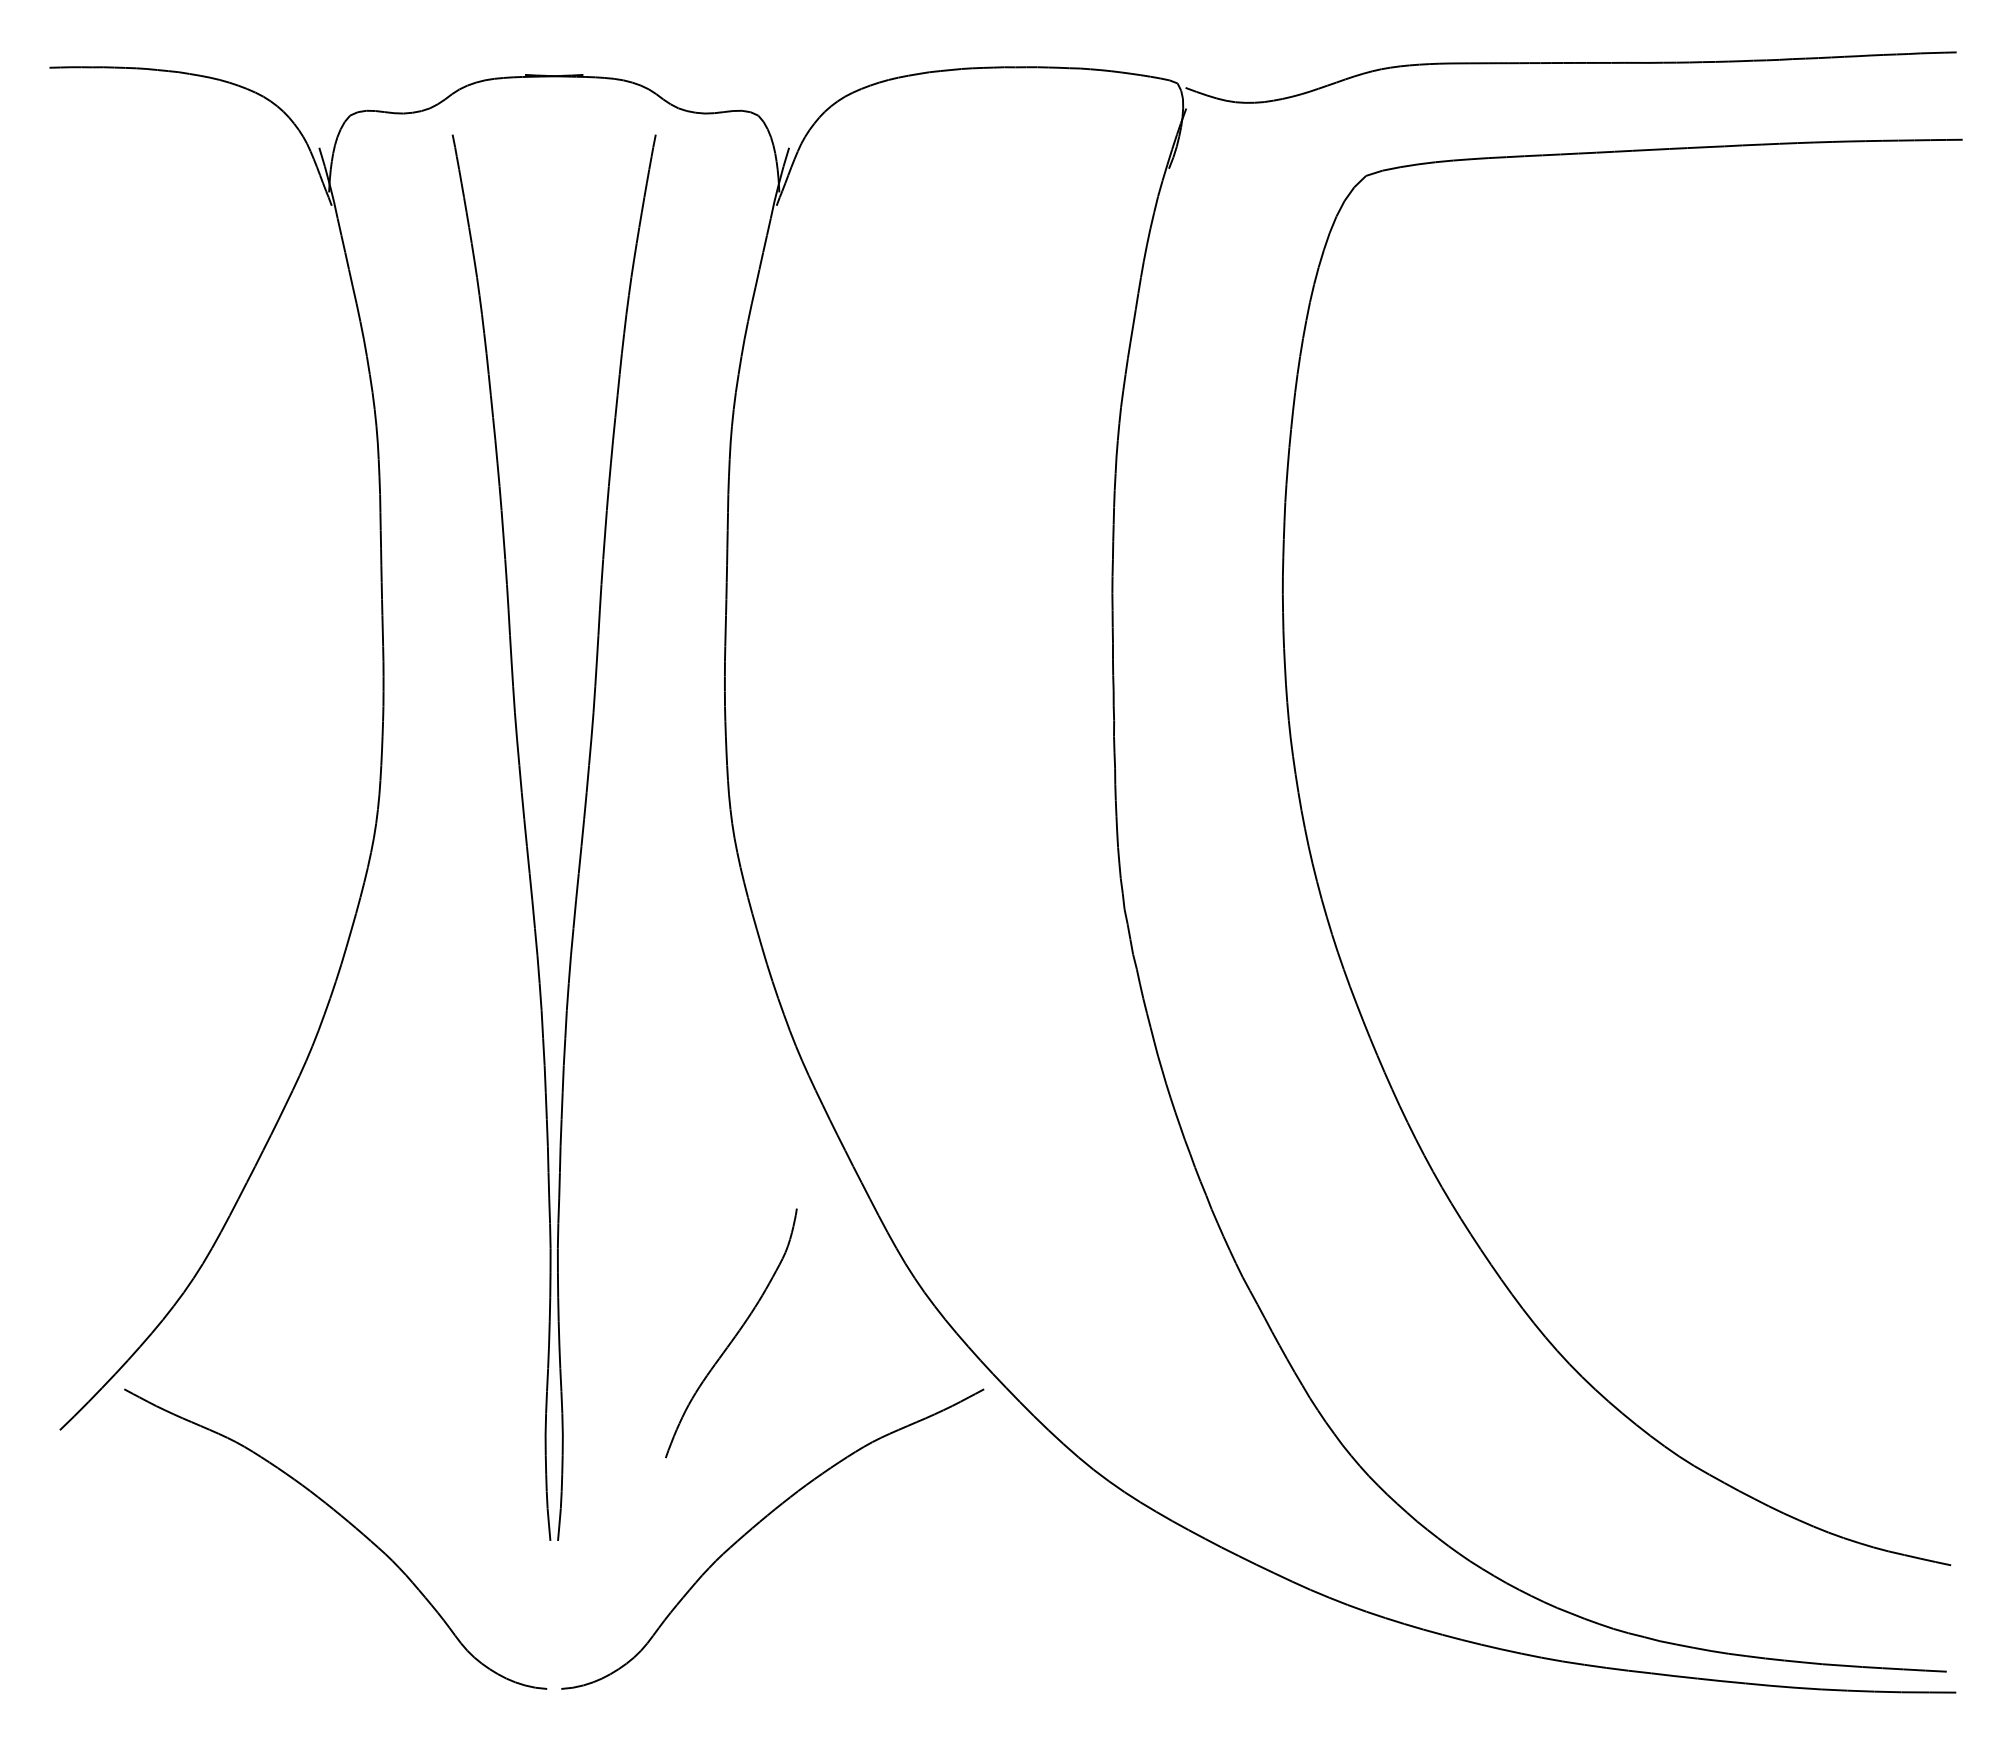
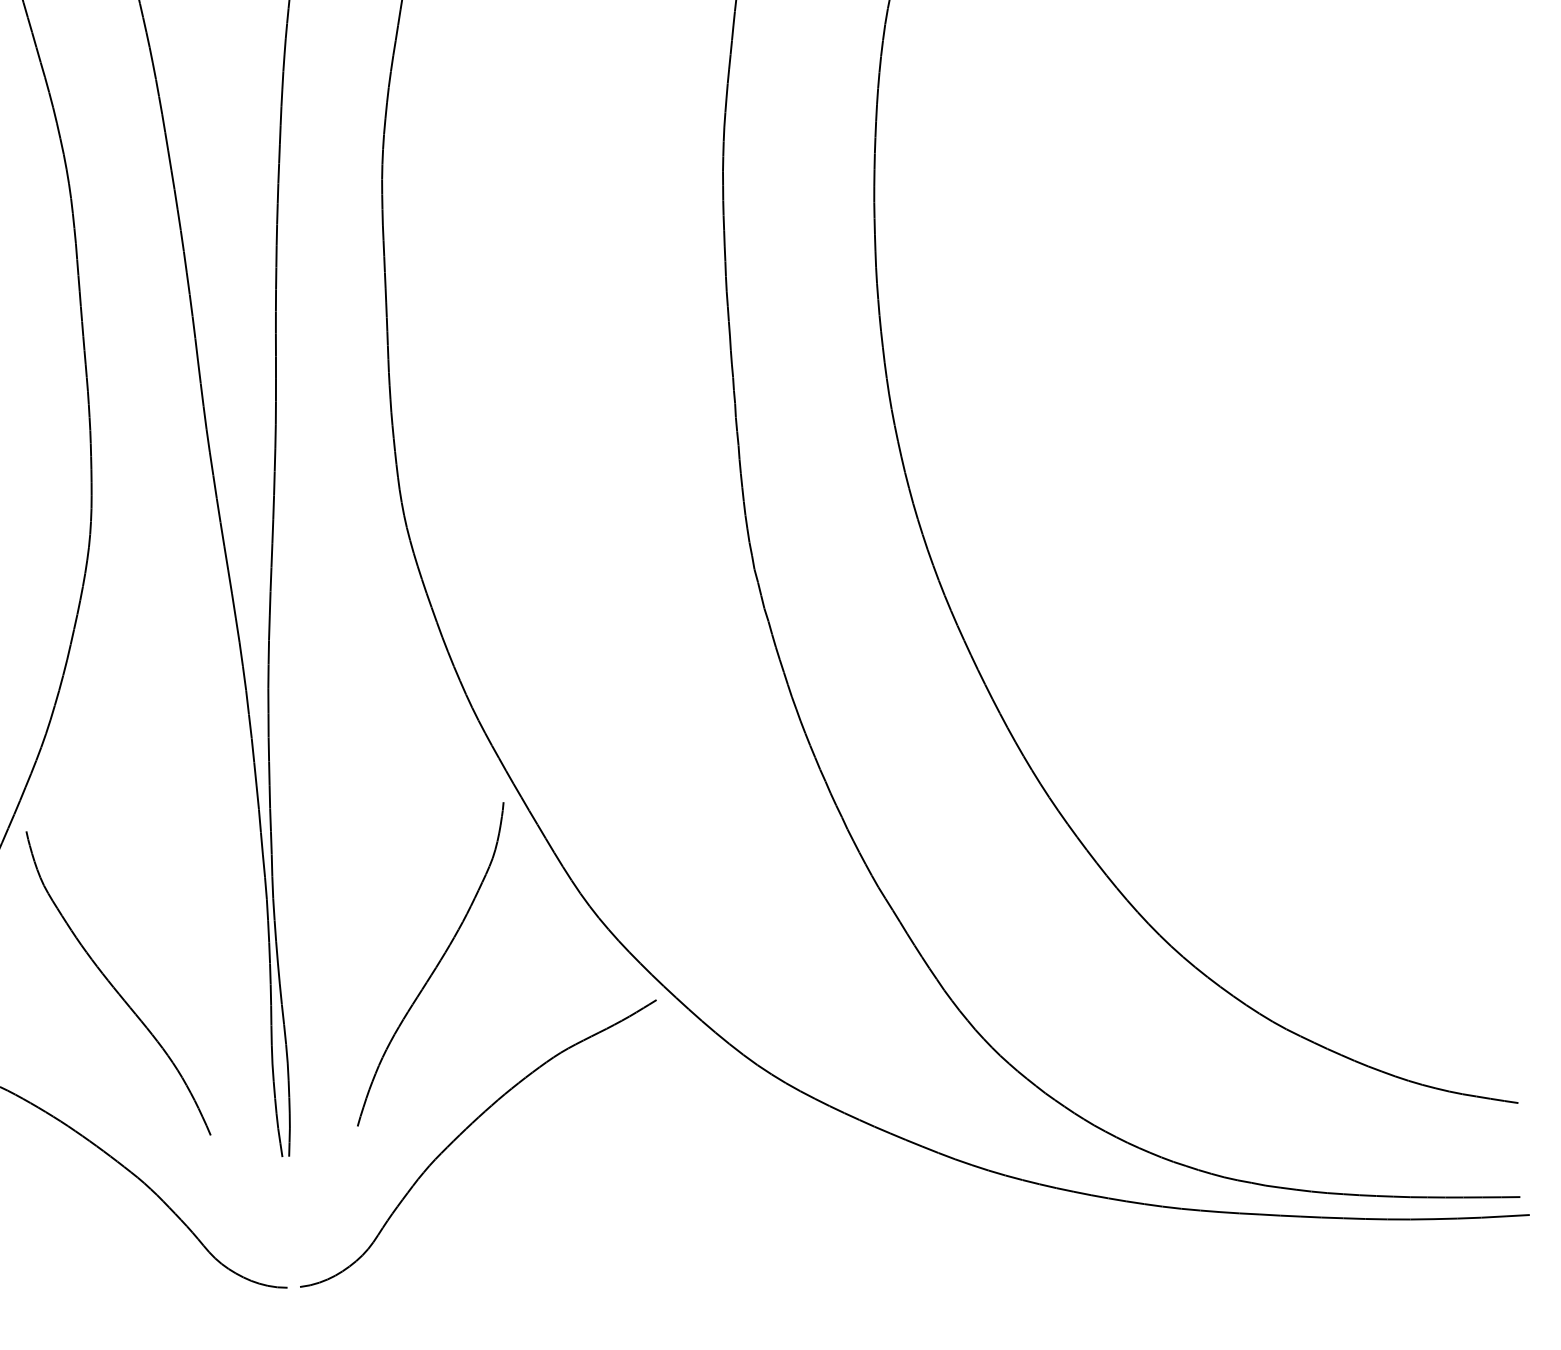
part: (376, 1333) -> (117, 983), added
part: (731, 1333) -> (430, 964), size x1.43

